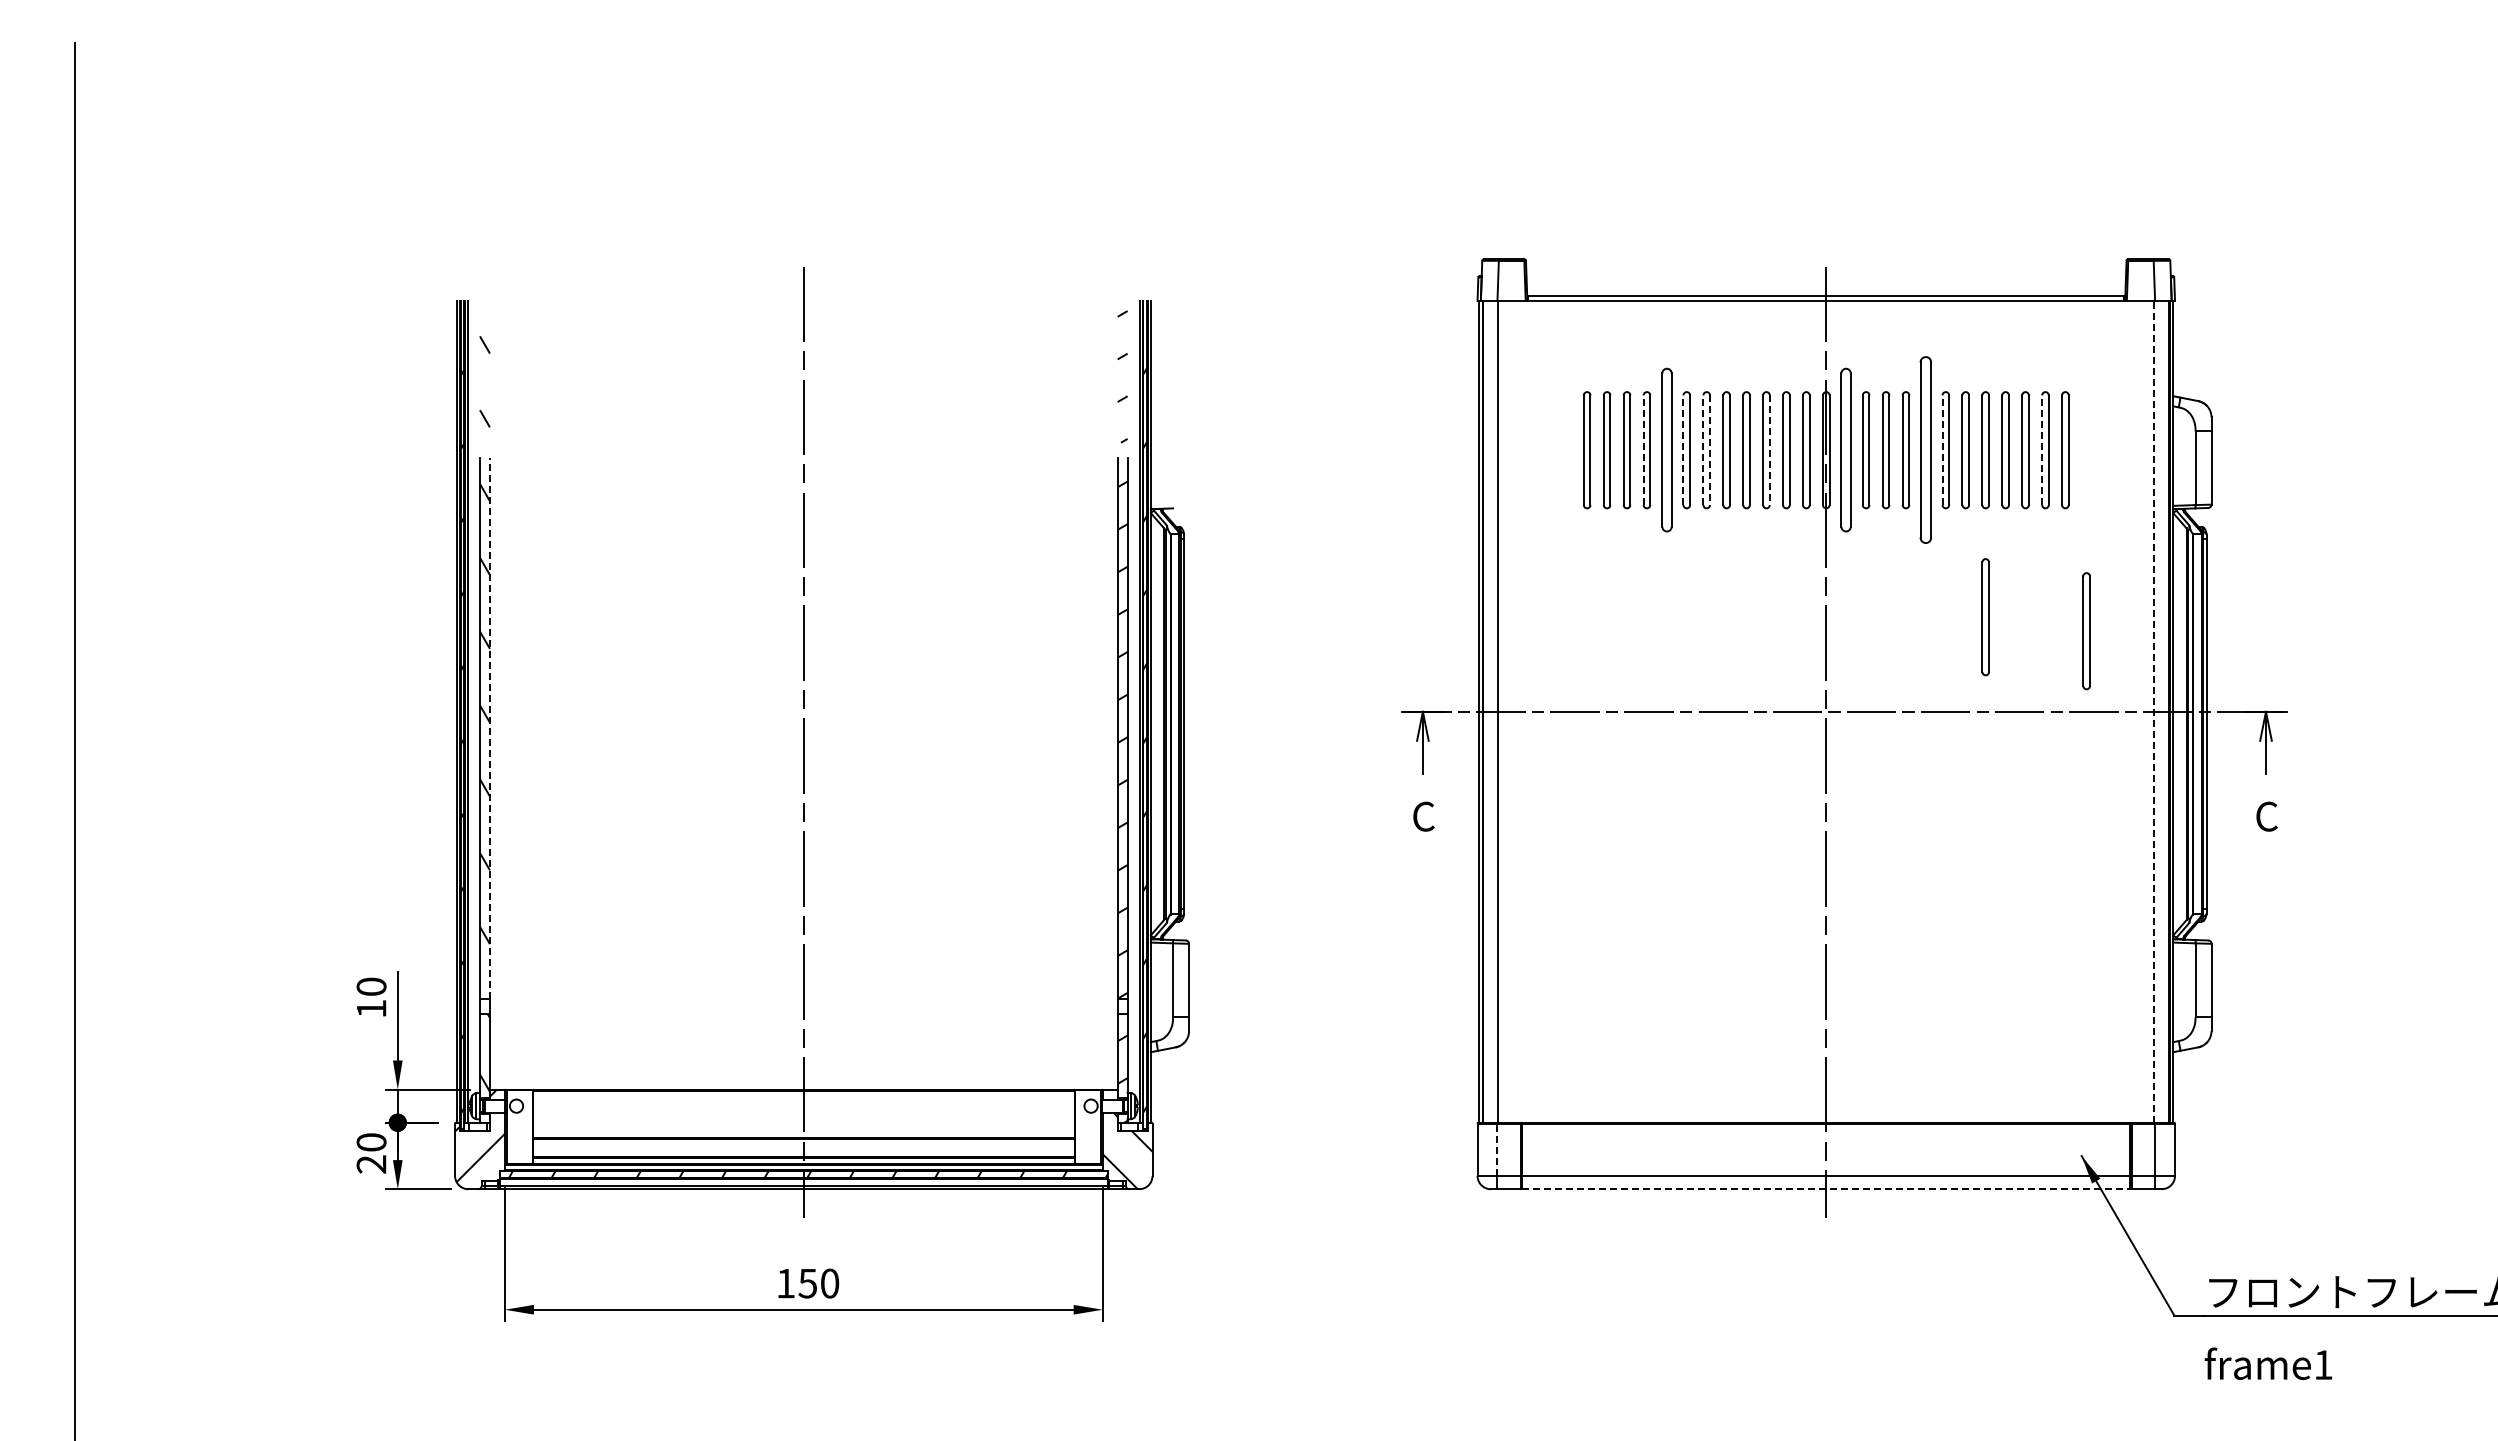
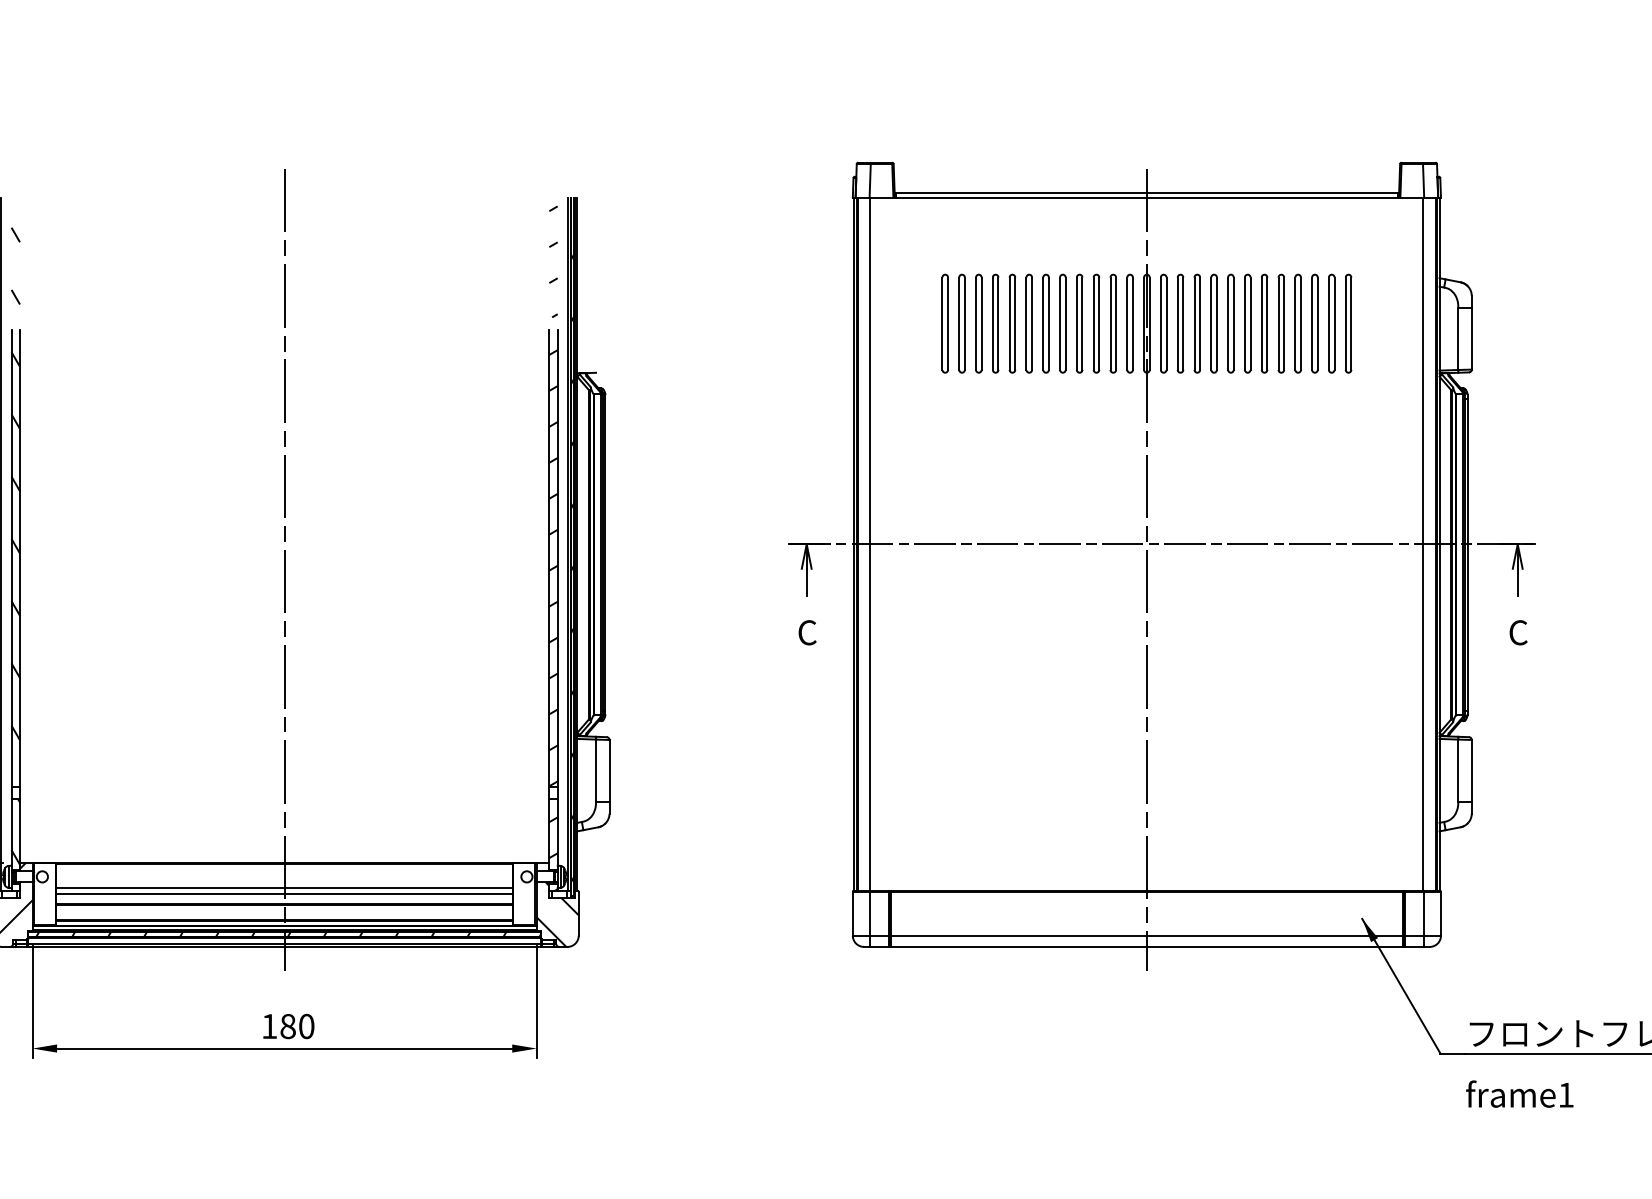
line: (1643, 450) -> (992, 323), dashed -> solid
part: (1666, 450) -> (1012, 323), size x0.71
line: (1683, 450) -> (1026, 323), dashed -> solid
line: (1703, 450) -> (1043, 323), dashed -> solid
line: (1710, 450) -> (1049, 323), dashed -> solid
line: (1769, 450) -> (1099, 323), dashed -> solid
part: (1846, 450) -> (1163, 323), size x0.71
part: (1925, 450) -> (1230, 323), size x0.62
line: (1942, 450) -> (1244, 323), dashed -> solid
line: (2042, 450) -> (1329, 323), dashed -> solid
part: (1985, 617) -> (1281, 464), removed
part: (2086, 631) -> (1366, 476), removed
line: (2154, 711) -> (1423, 544), dashed -> solid
line: (489, 728) -> (19, 558), dashed -> solid
line: (803, 1119) -> (284, 888), added
line: (803, 1126) -> (284, 894), added
line: (1497, 1149) -> (869, 913), dashed -> solid
line: (1826, 1189) -> (1147, 947), dashed -> solid
text: (807, 1283) -> (287, 1026), 150 -> 180

